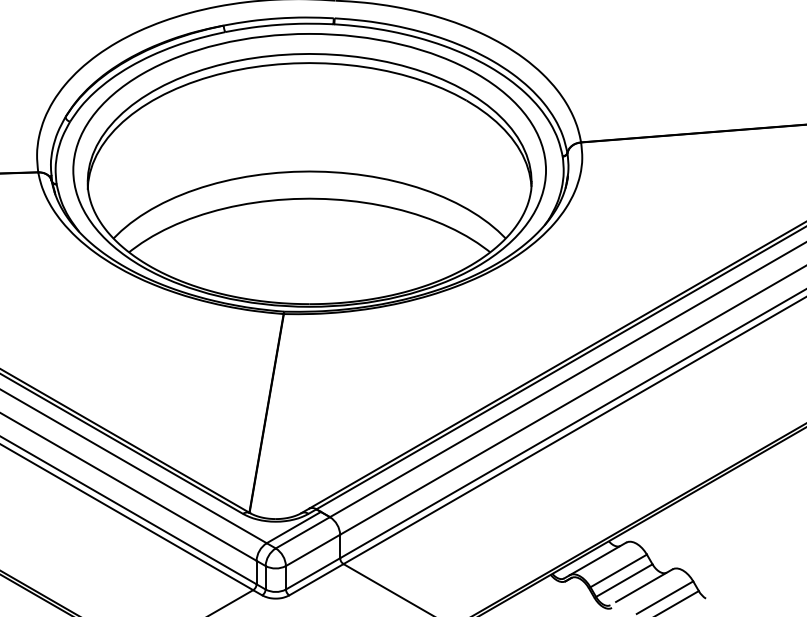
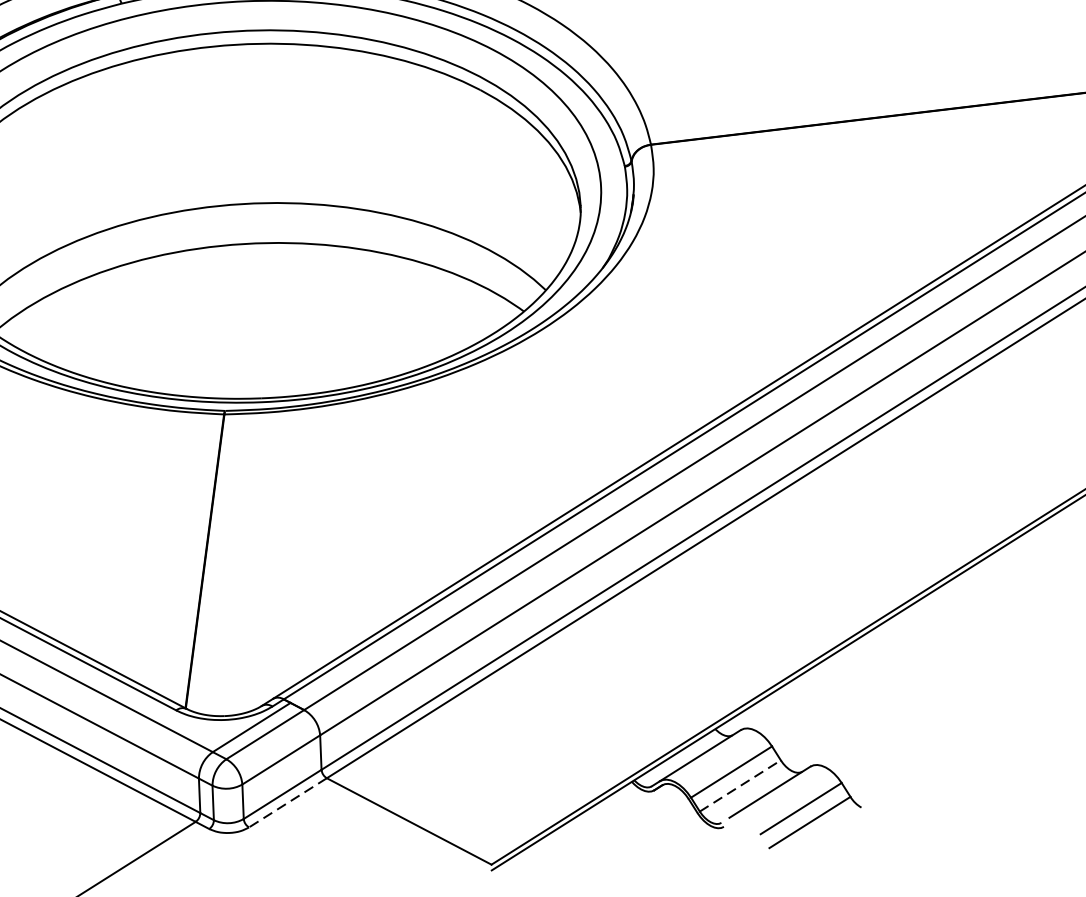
line: (316, 579) -> (288, 802), solid -> dashed
line: (624, 580) -> (740, 785), solid -> dashed

